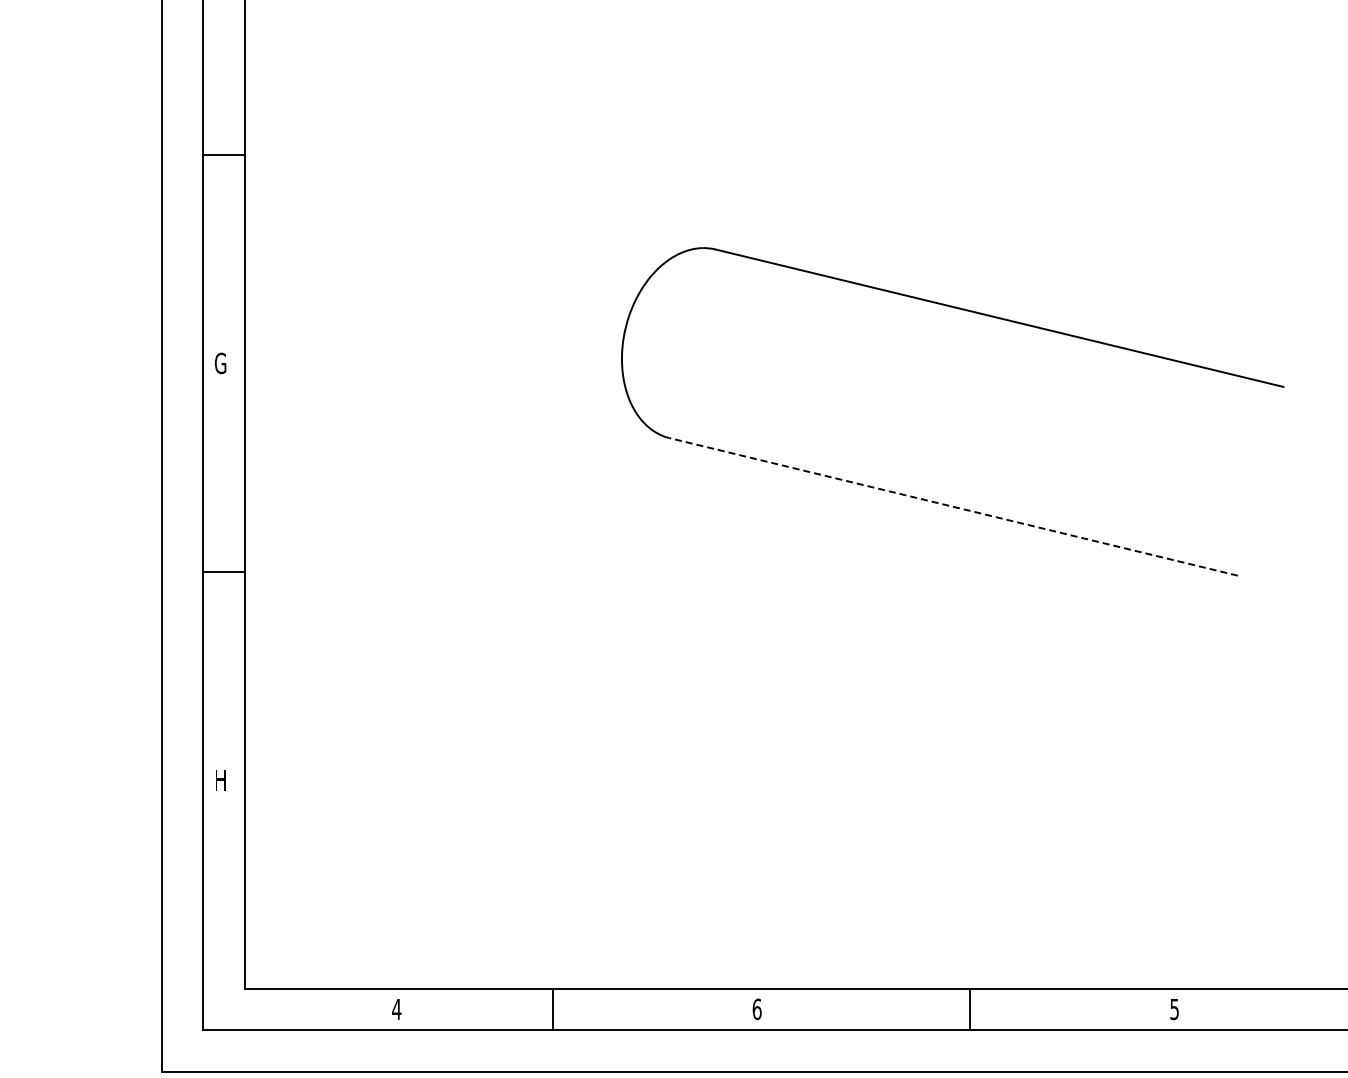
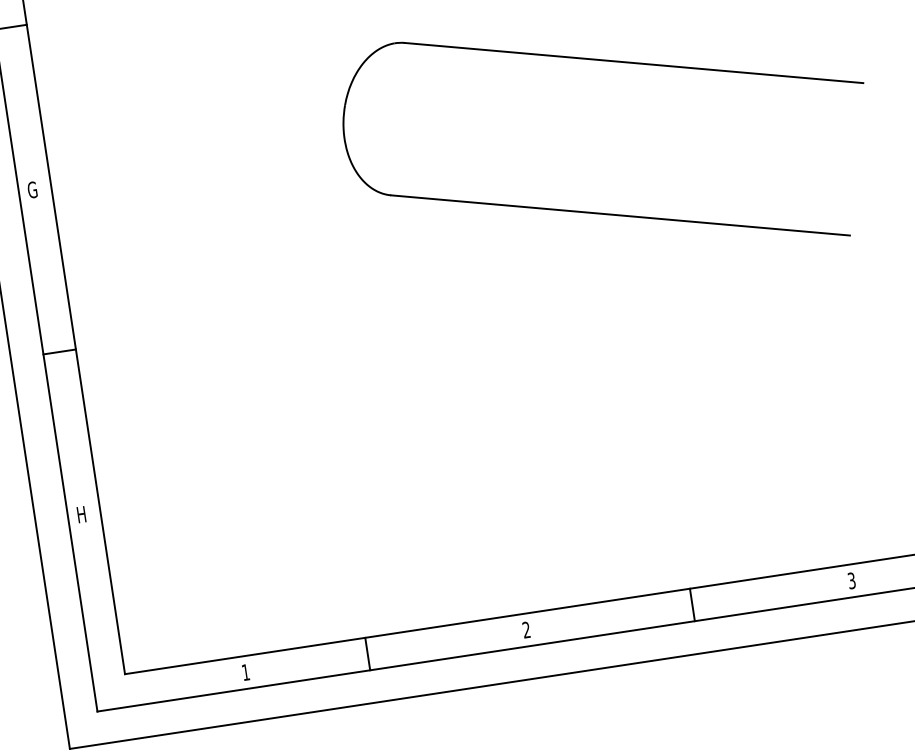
line: (953, 506) -> (620, 215), dashed -> solid
text: (1174, 1008) -> (851, 580), 5 -> 3
text: (396, 1009) -> (245, 672), 4 -> 1
text: (756, 1009) -> (526, 630), 6 -> 2

